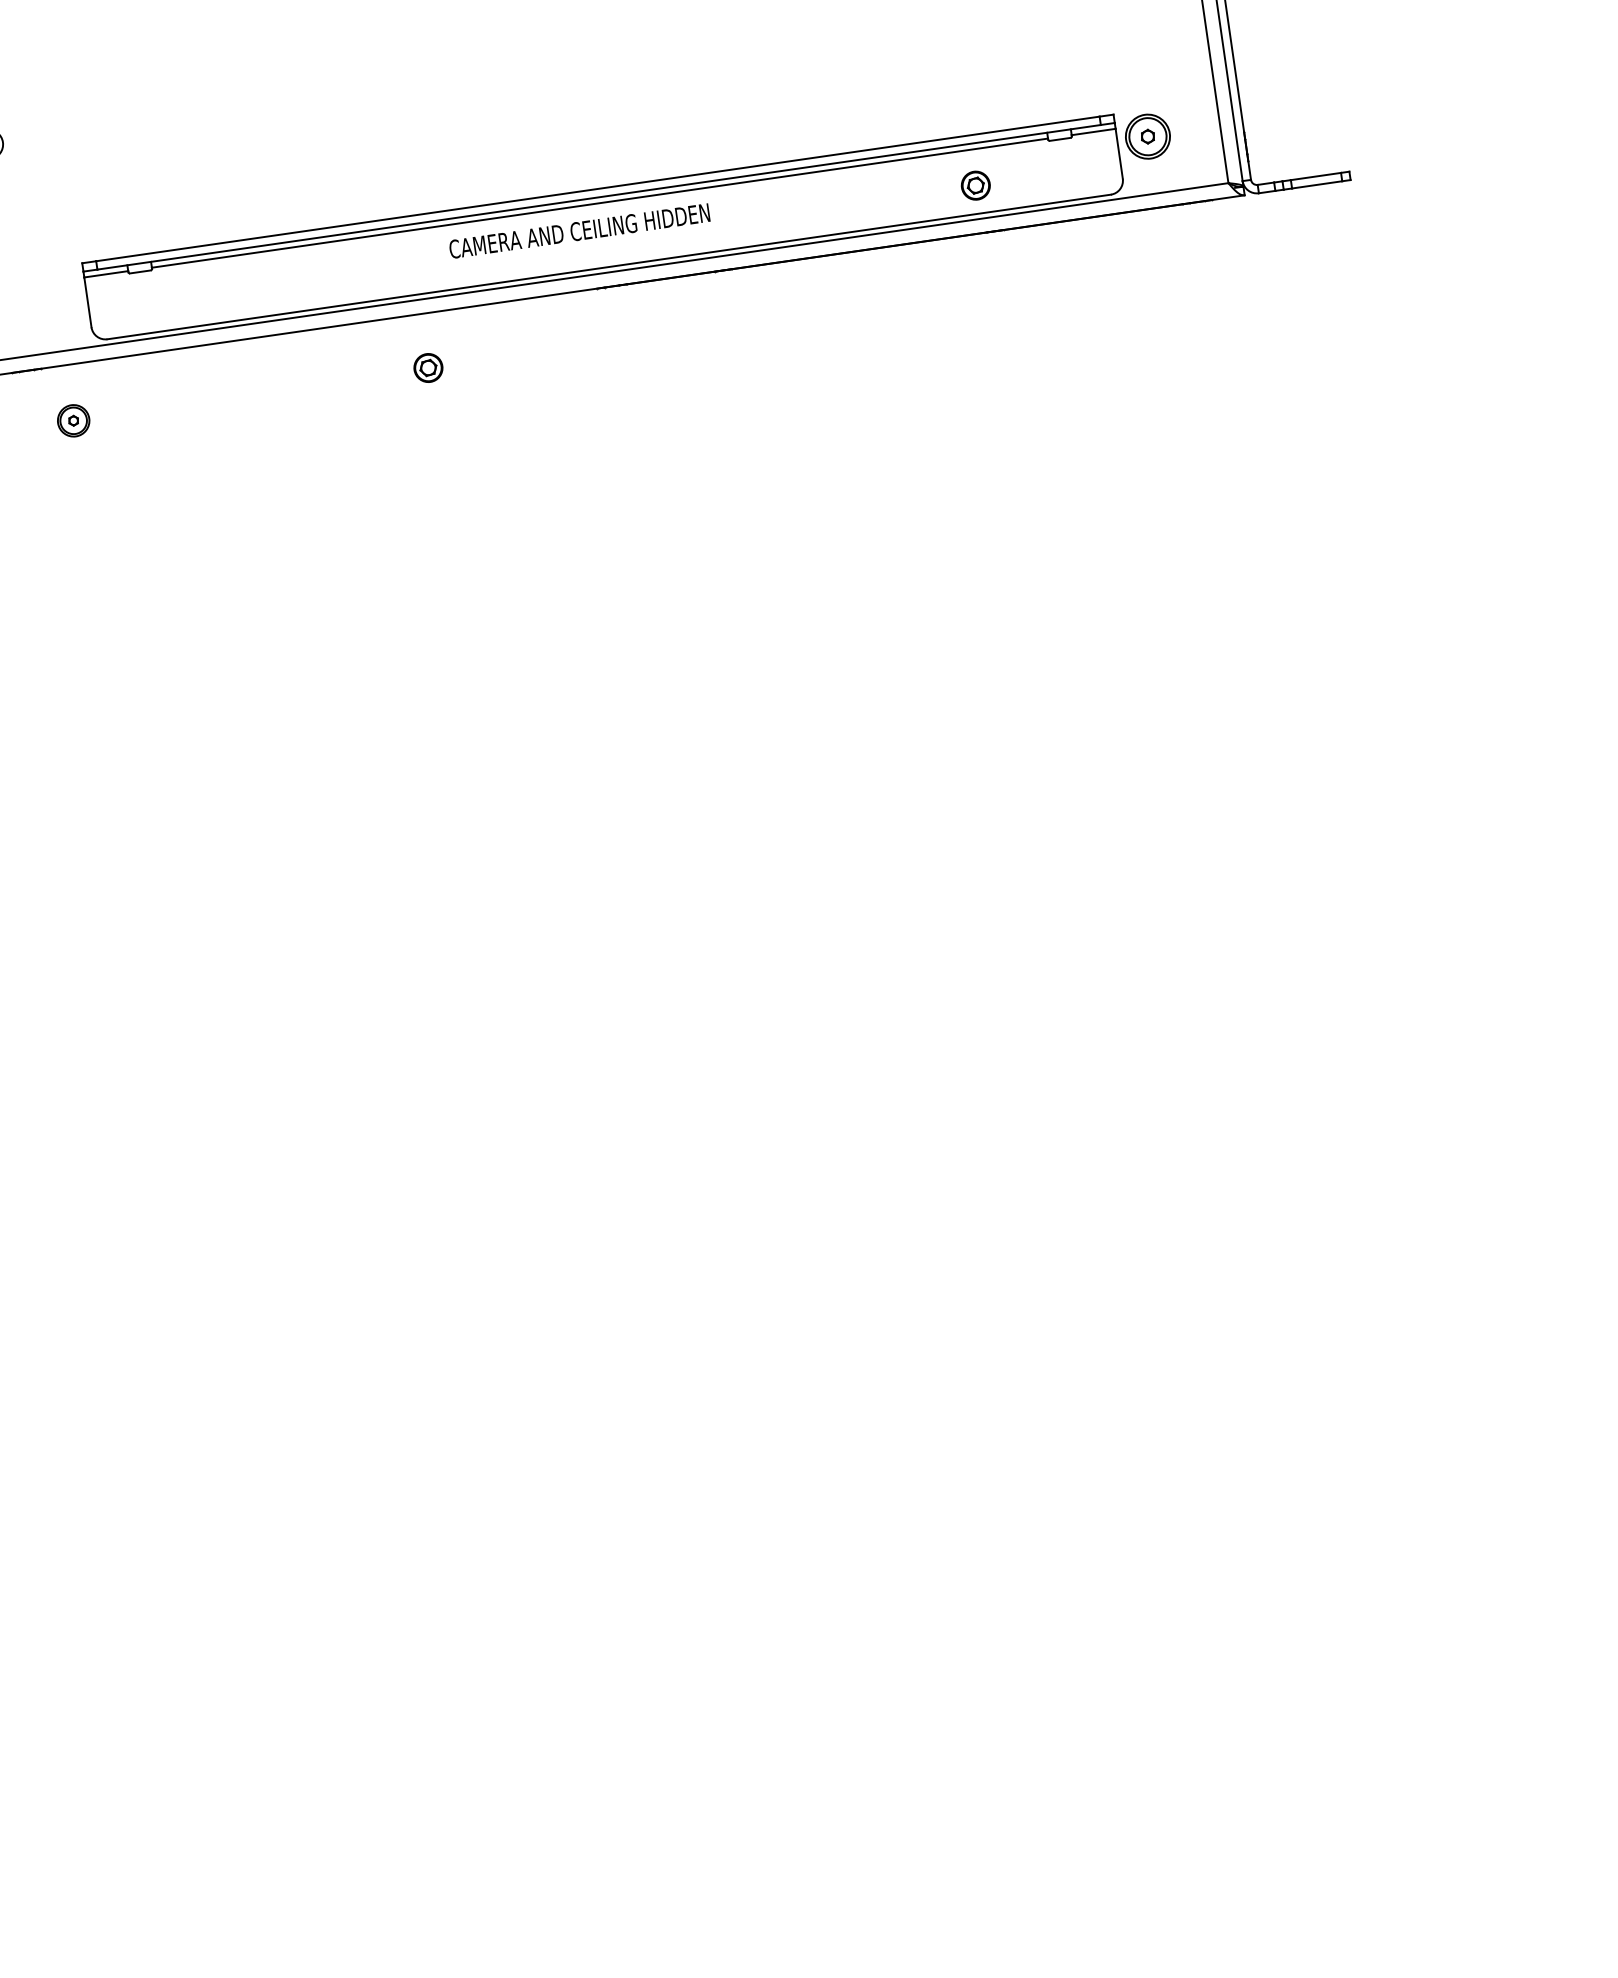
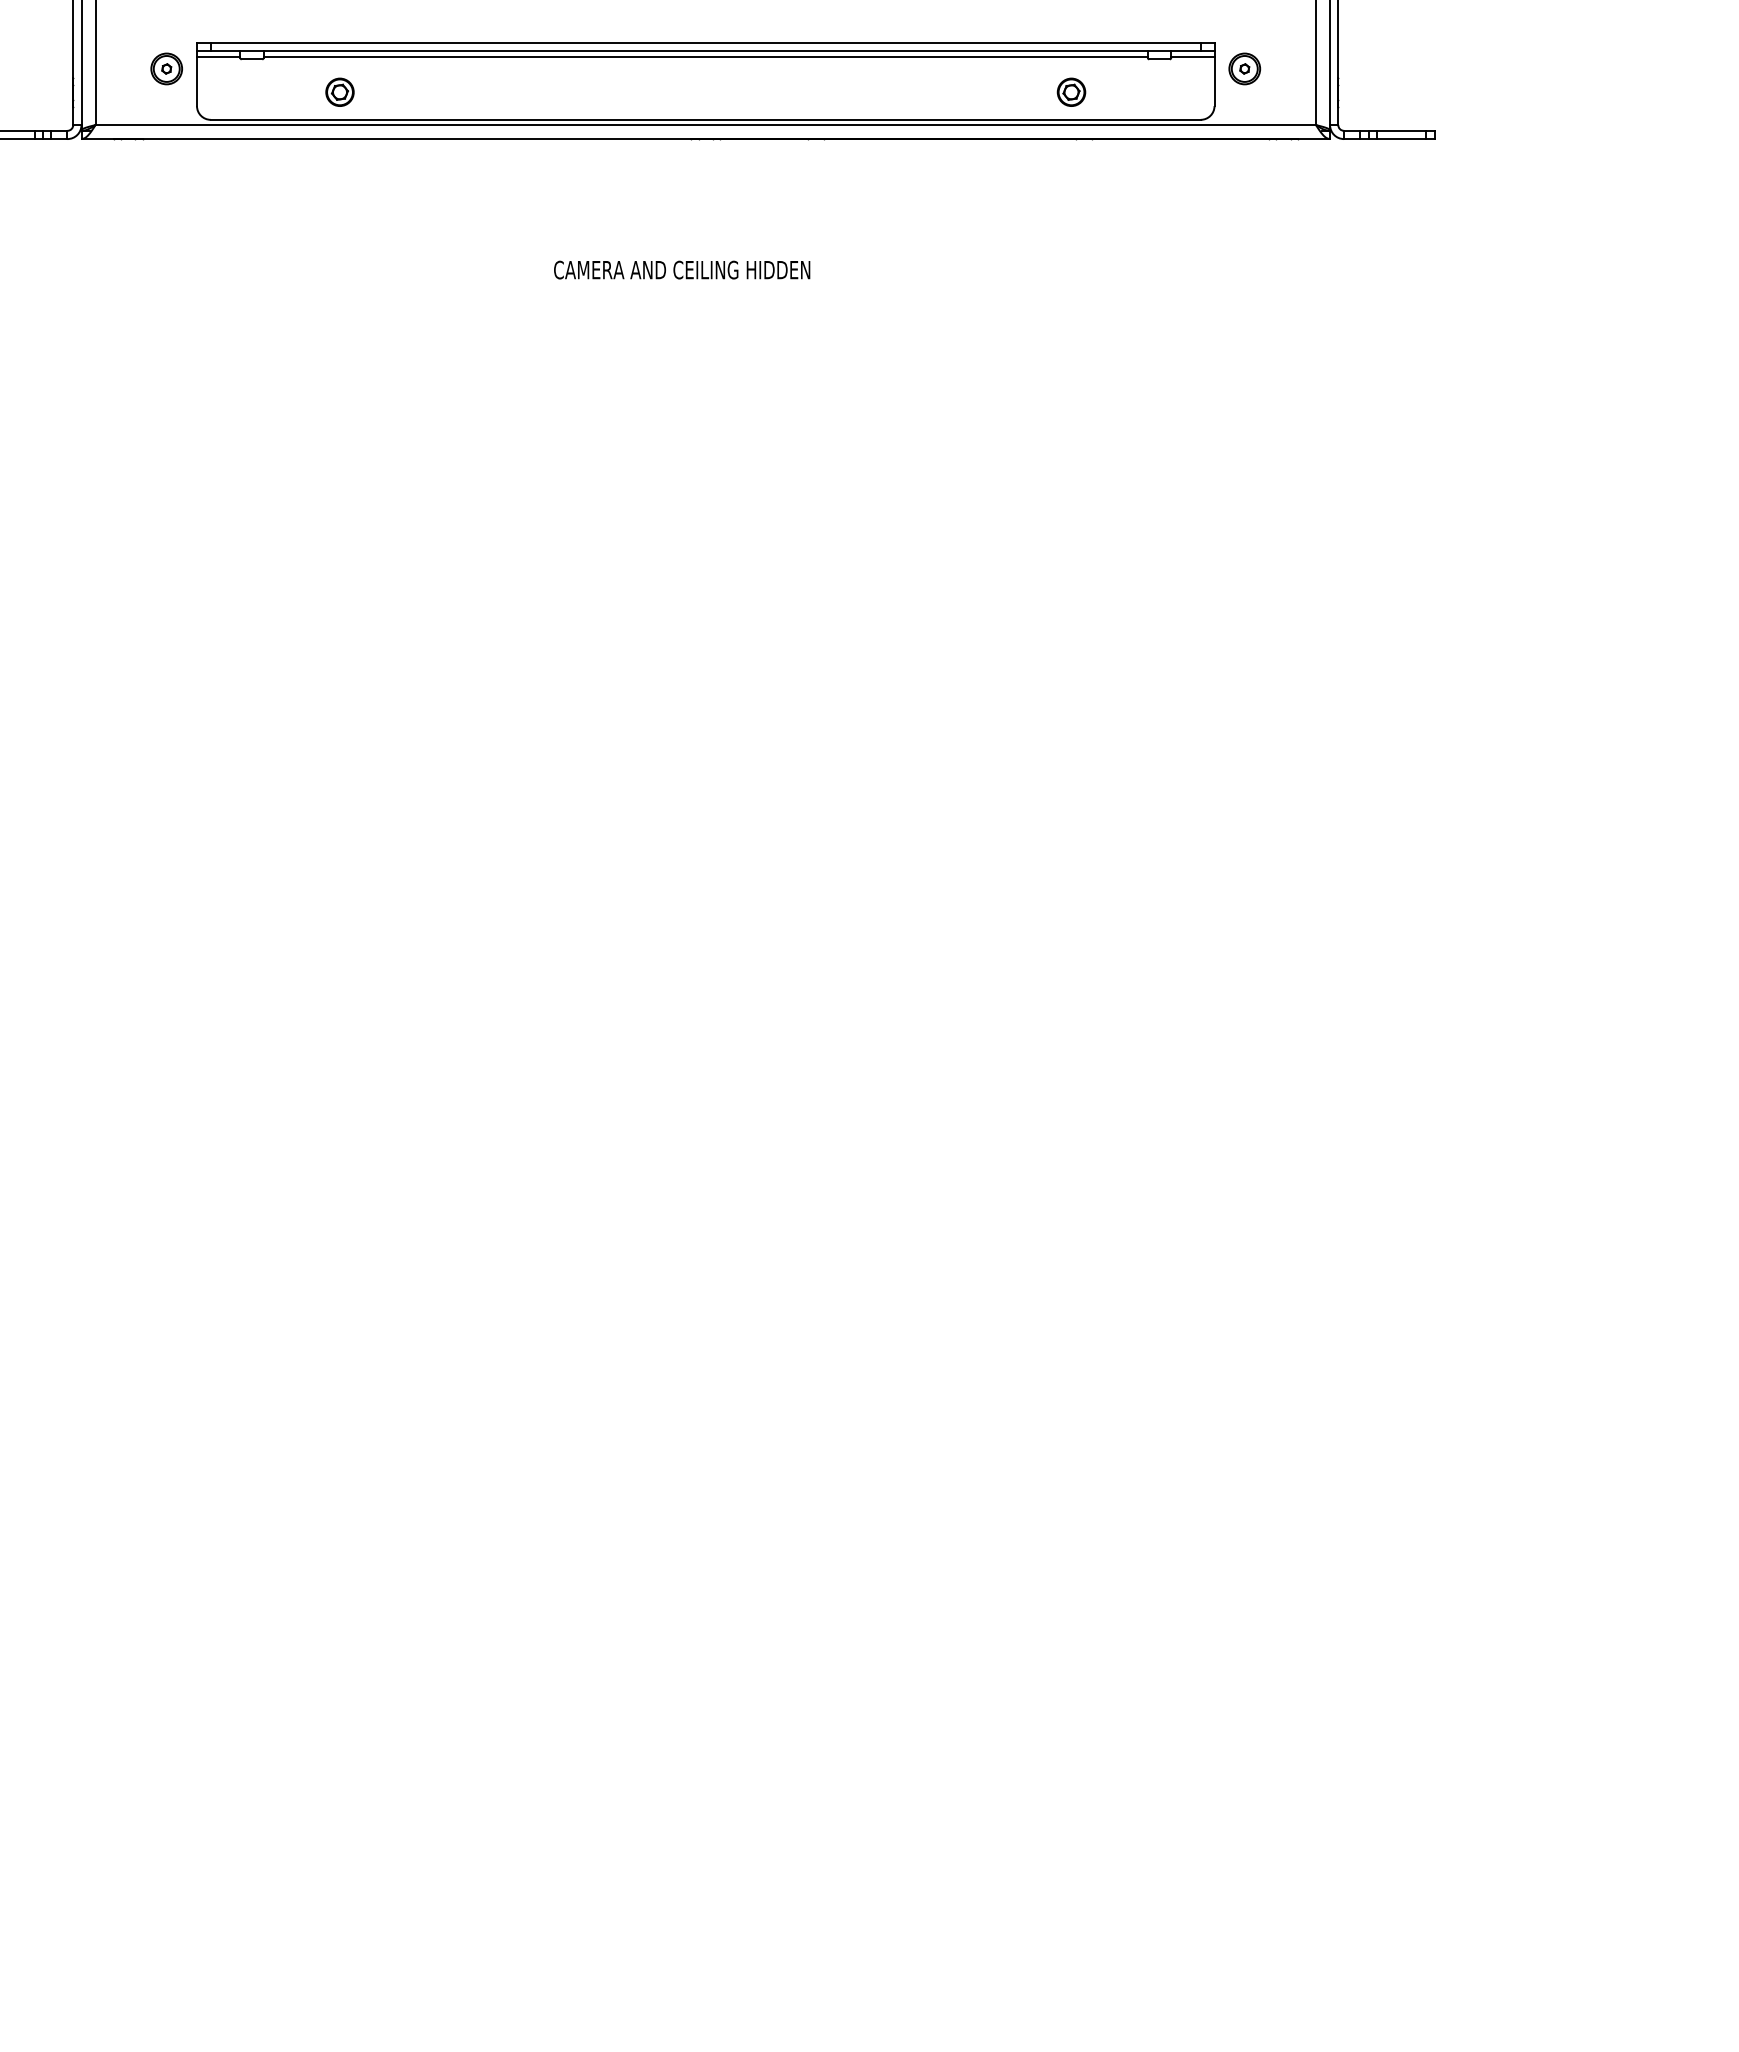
part: (1147, 136) -> (1244, 68), size x0.71
text: (579, 230) -> (682, 269), moved
part: (427, 367) -> (339, 91), moved
part: (73, 420) -> (166, 68), moved

